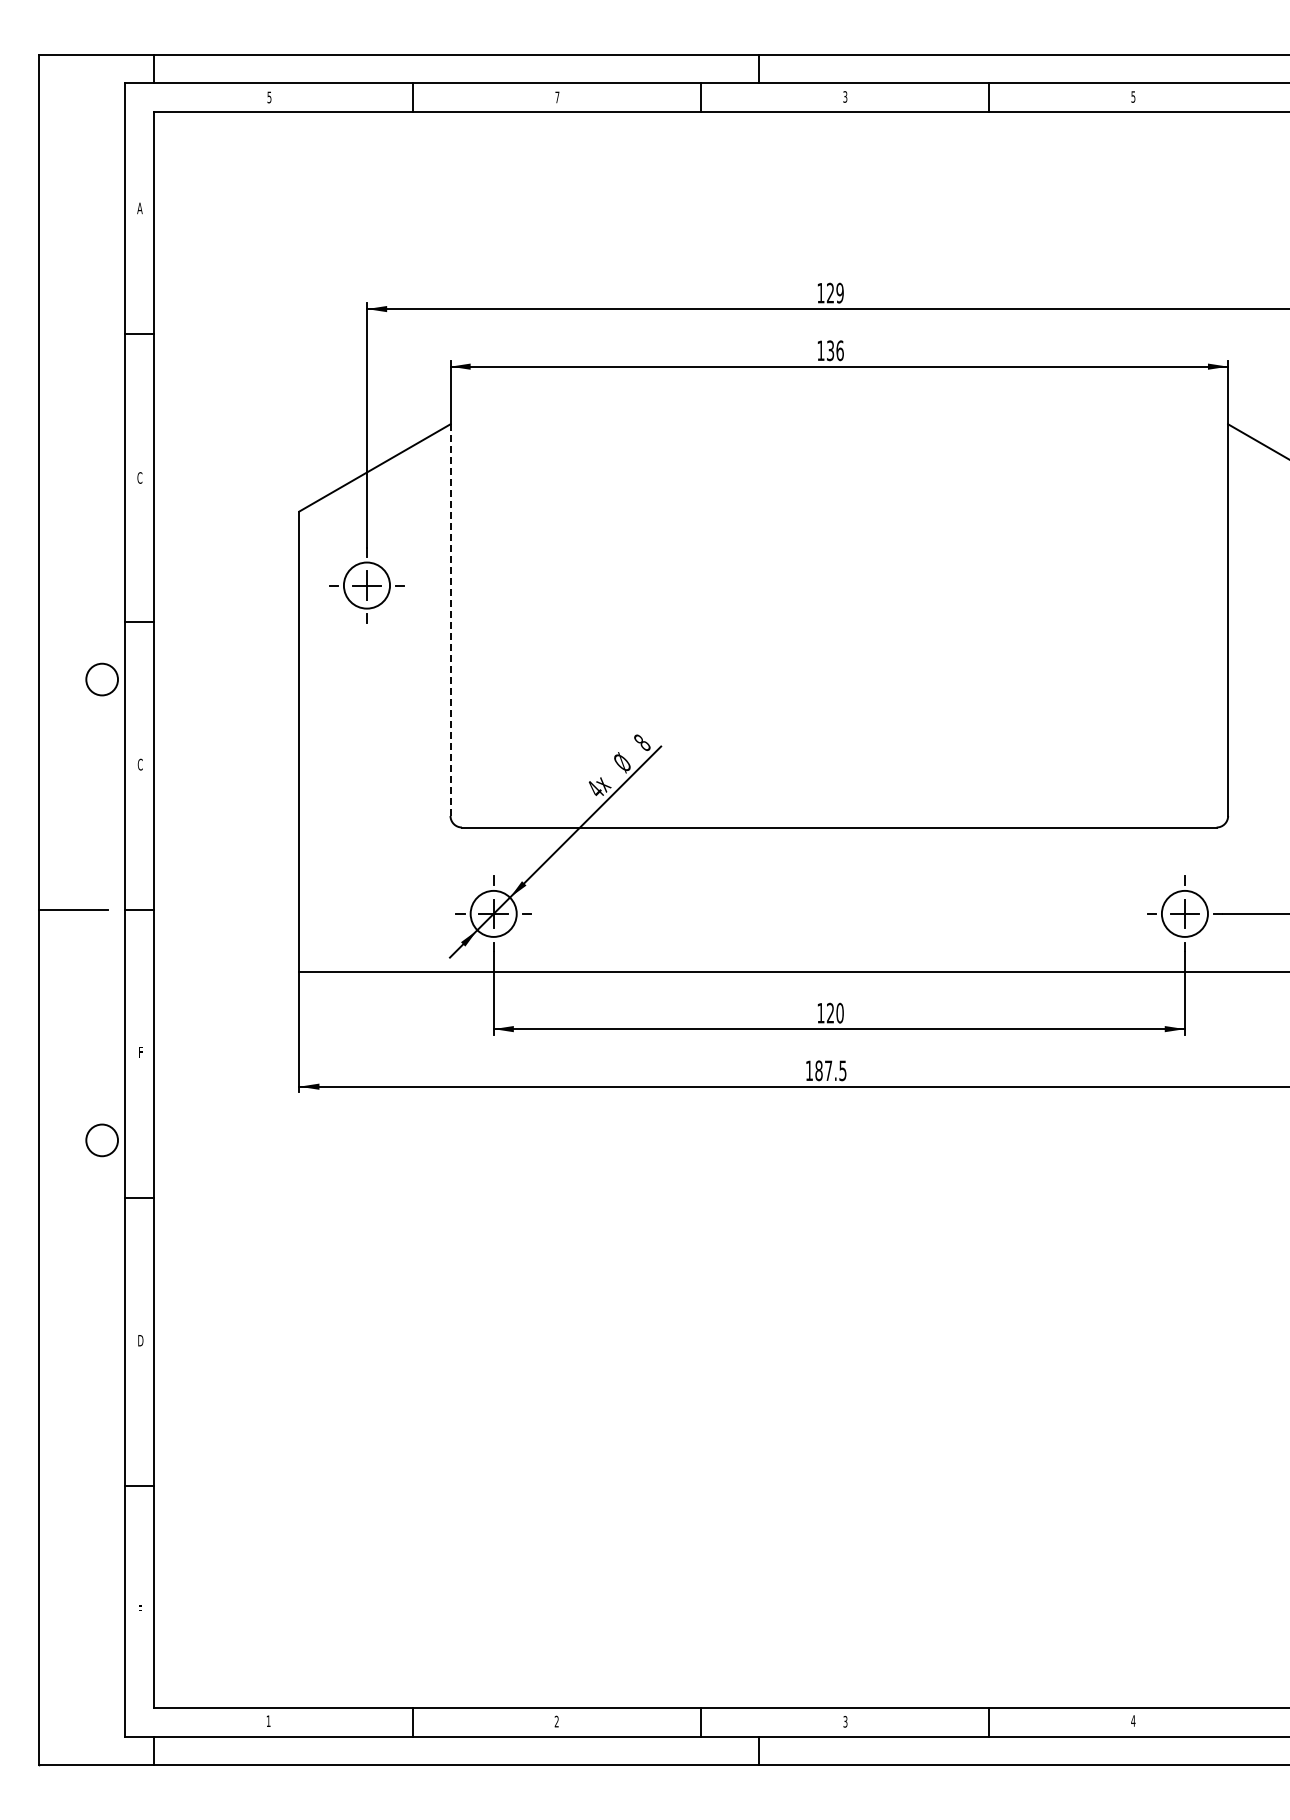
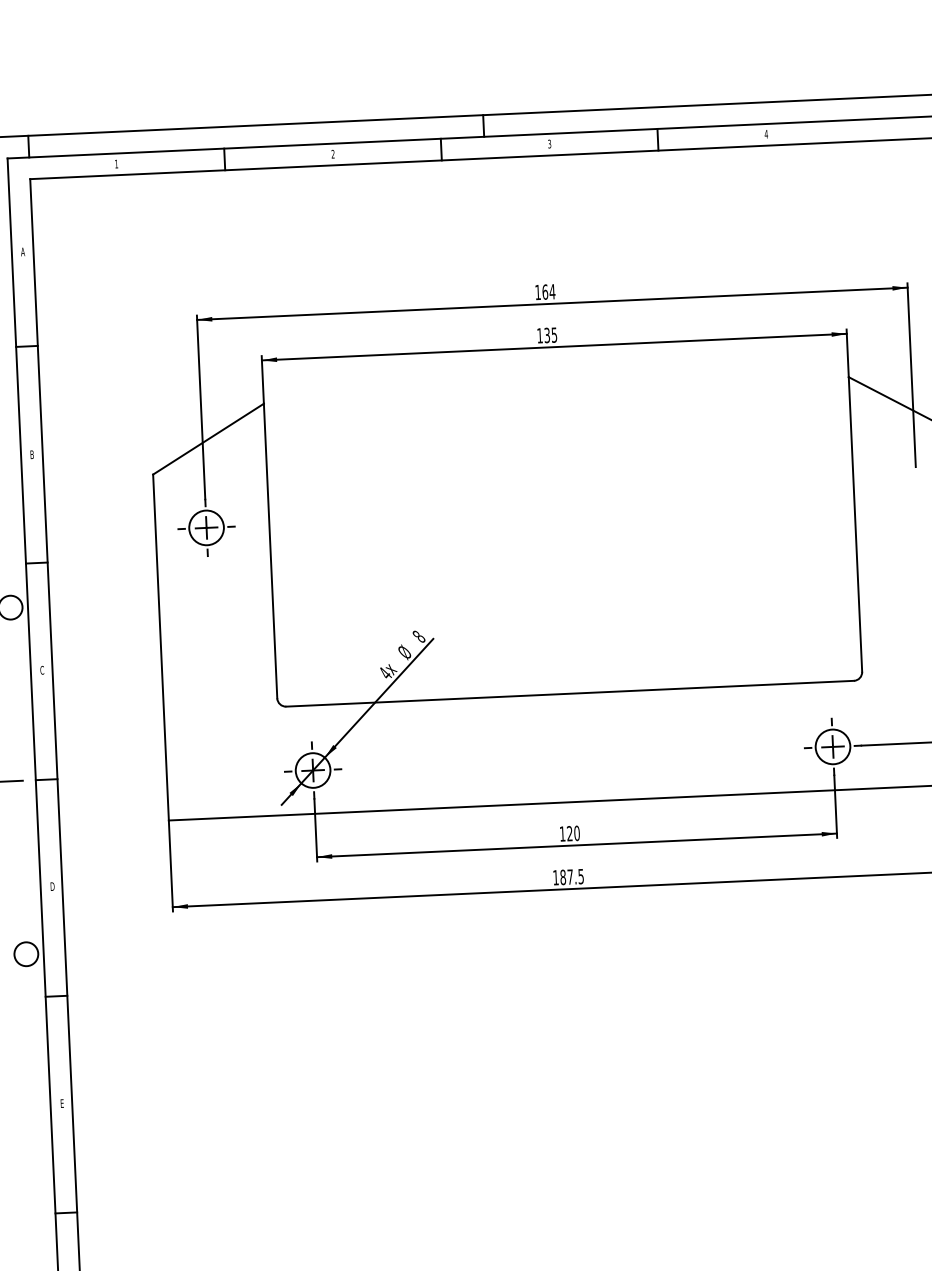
text: (1133, 96) -> (766, 133), 5 -> 4
text: (269, 97) -> (116, 164), 5 -> 1
text: (557, 97) -> (333, 154), 7 -> 2
text: (835, 292) -> (548, 291), 129 -> 164
text: (839, 350) -> (553, 334), 136 -> 135
text: (139, 477) -> (31, 454), C -> B
line: (450, 620) -> (270, 551), dashed -> solid
text: (140, 1051) -> (52, 886), F -> D
text: (140, 1340) -> (62, 1103), D -> E

